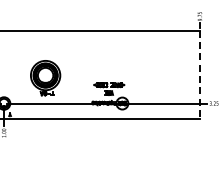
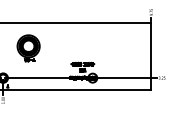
line: (199, 75) -> (151, 56), dashed -> solid
part: (45, 78) -> (28, 48), moved

